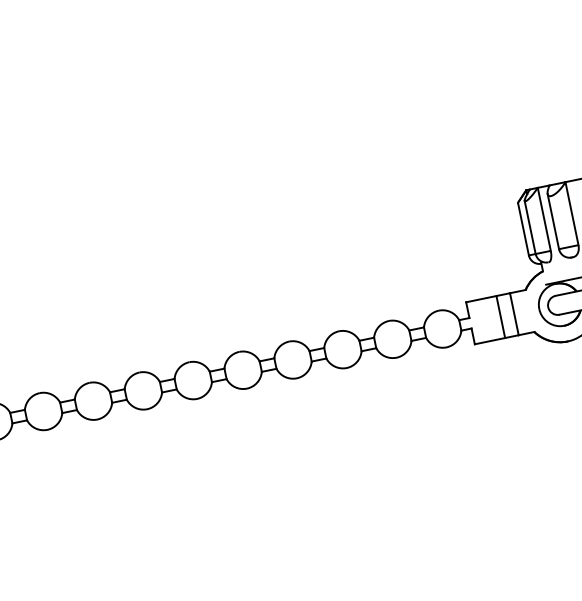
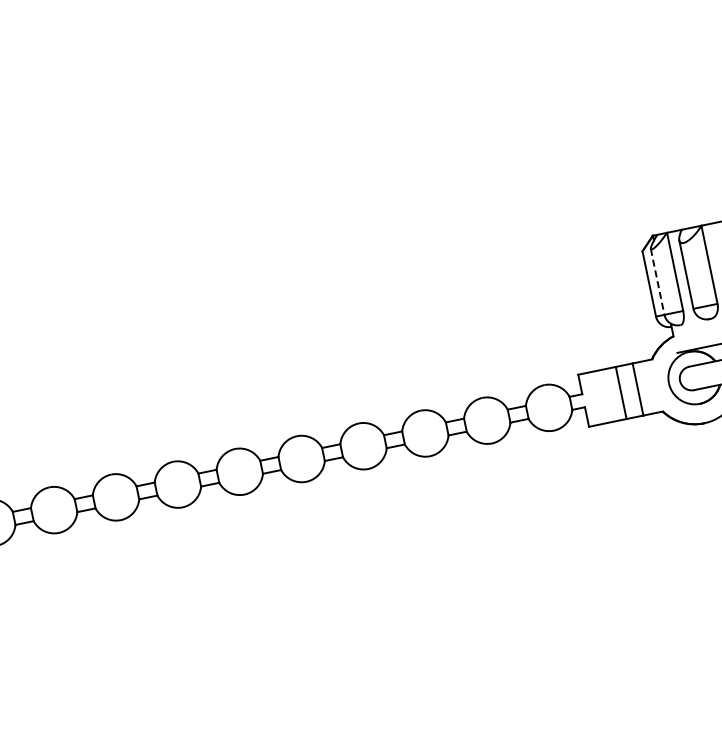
line: (530, 227) -> (657, 281), solid -> dashed

